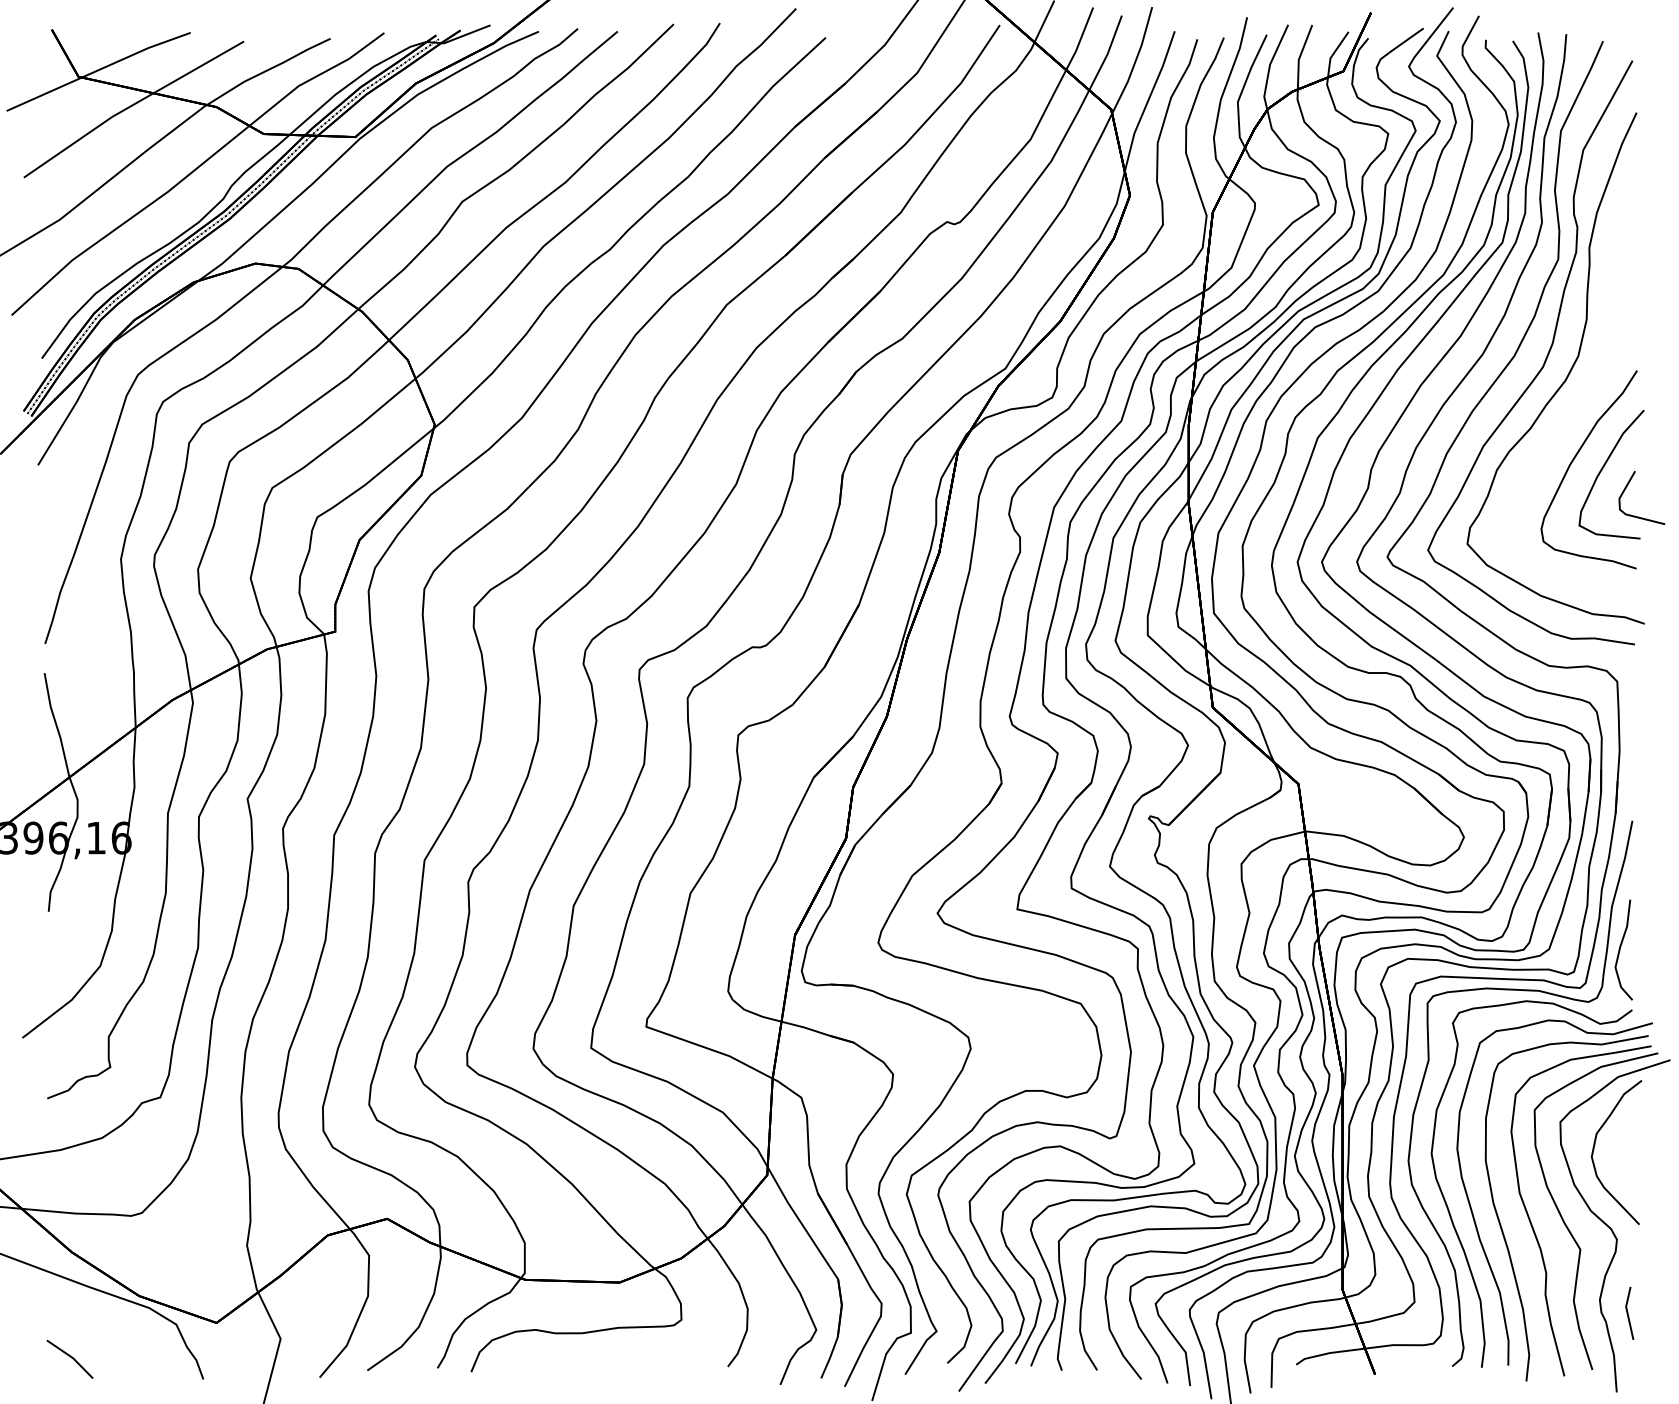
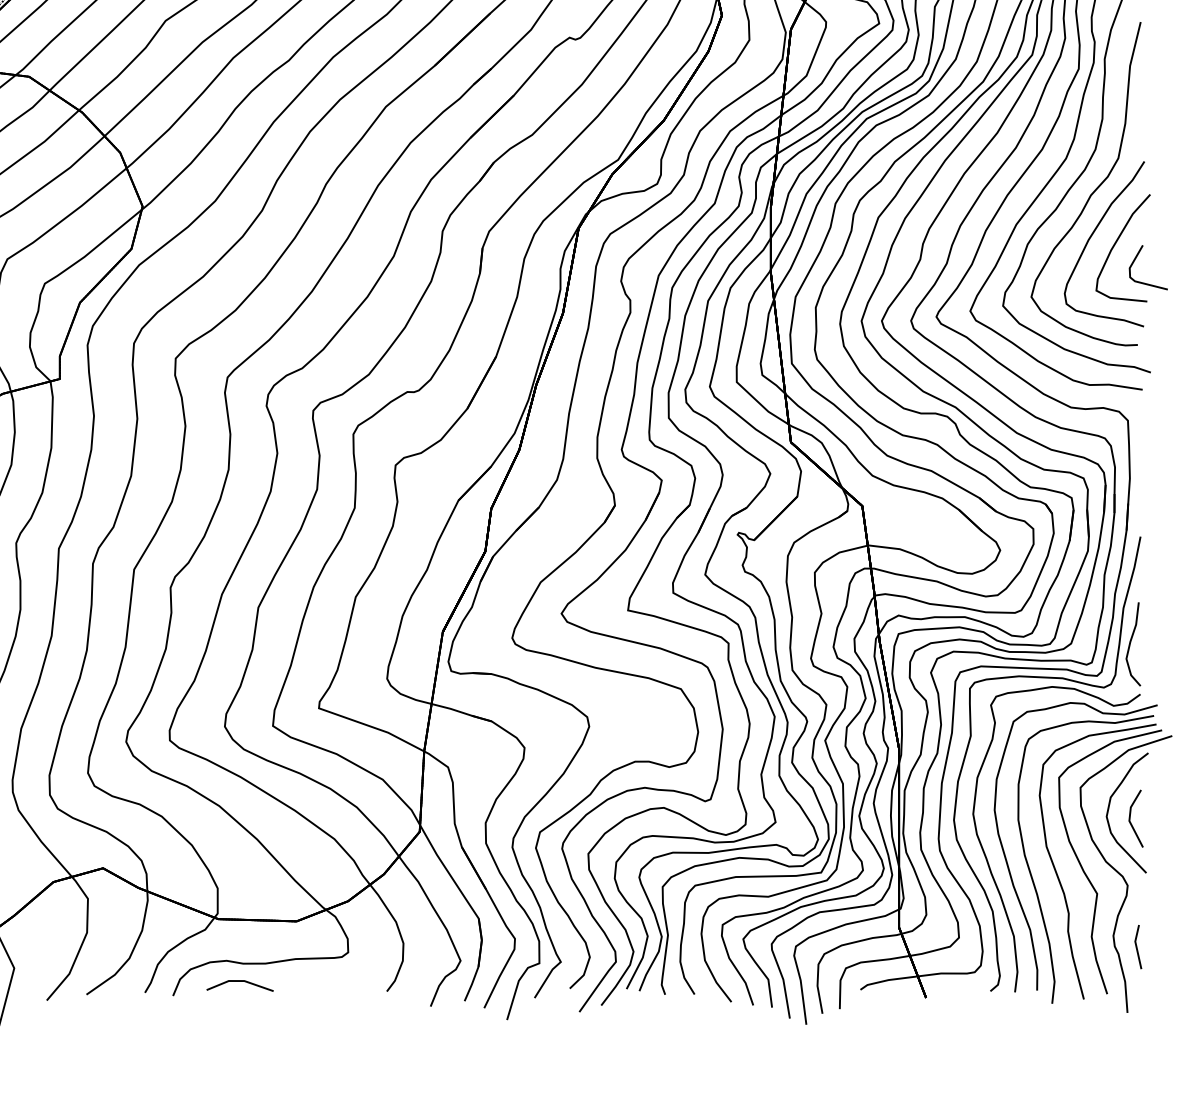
part: (1575, 406) -> (1093, 191), added
part: (1626, 1159) -> (1135, 818), added
line: (551, 1355) -> (239, 982), added

